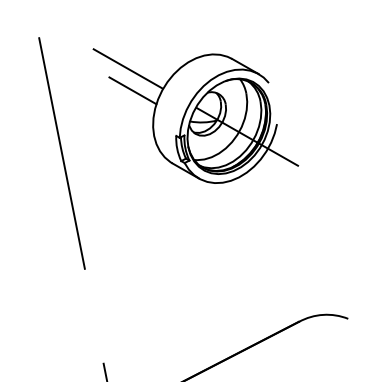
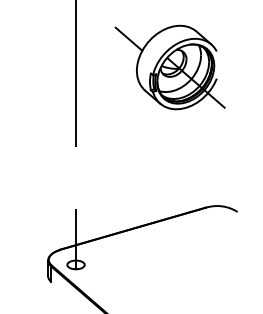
line: (127, 68) -> (128, 24), removed

